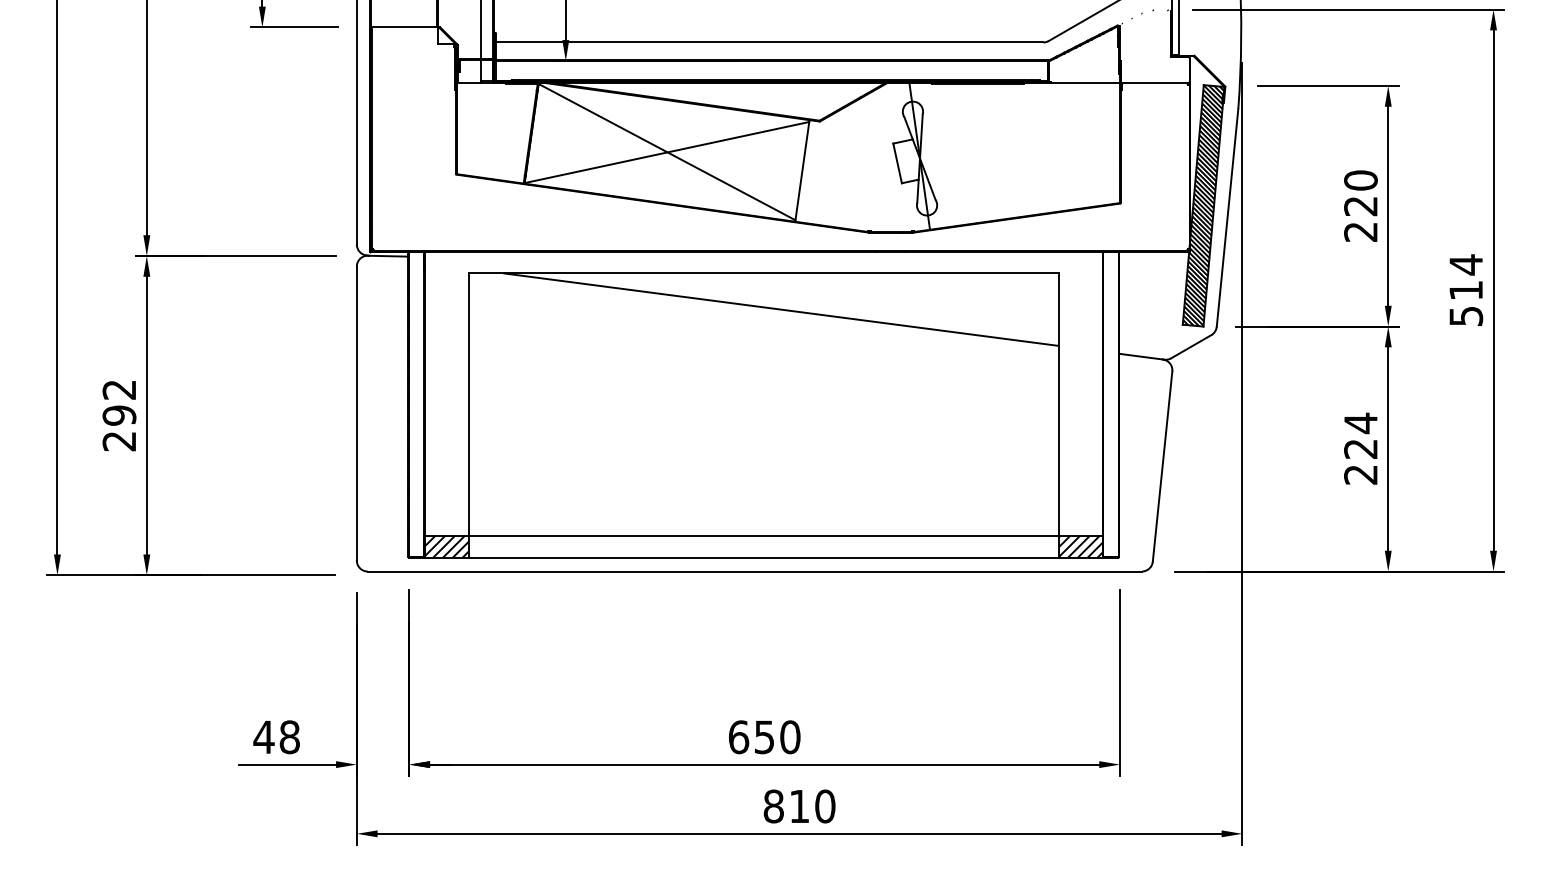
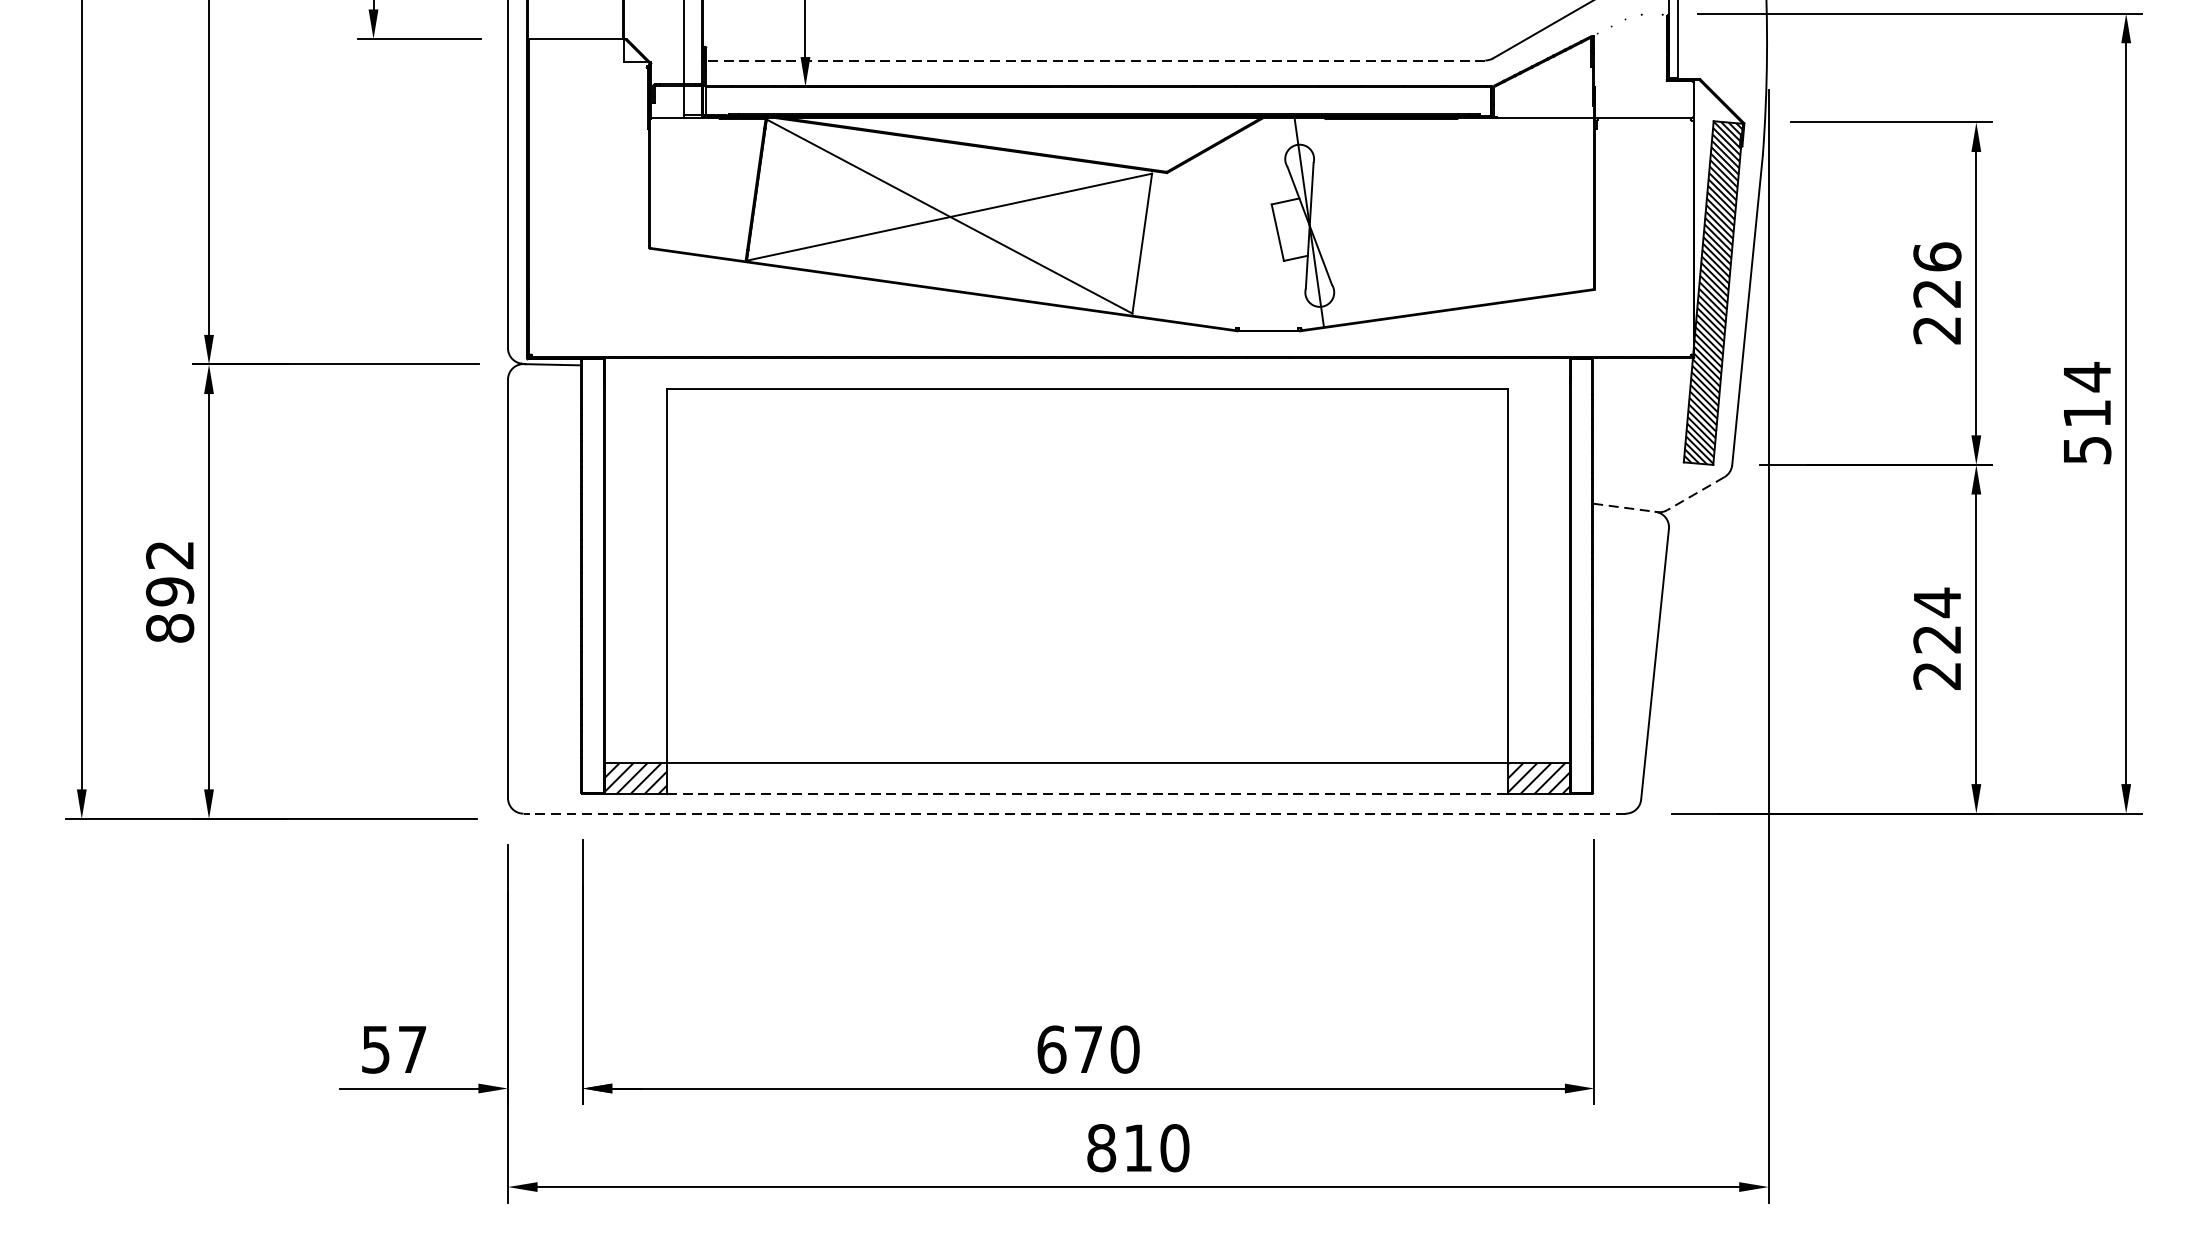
line: (769, 42) -> (1095, 60), solid -> dashed
text: (1360, 180) -> (1936, 256), 220 -> 226
line: (781, 309) -> (1112, 440), removed
line: (1190, 346) -> (1694, 493), solid -> dashed
line: (1141, 356) -> (1625, 507), solid -> dashed
text: (119, 441) -> (170, 628), 292 -> 892
line: (764, 557) -> (1088, 793), solid -> dashed
line: (754, 571) -> (1074, 813), solid -> dashed
text: (276, 737) -> (393, 1049), 48 -> 57
text: (764, 737) -> (1088, 1049), 650 -> 670

